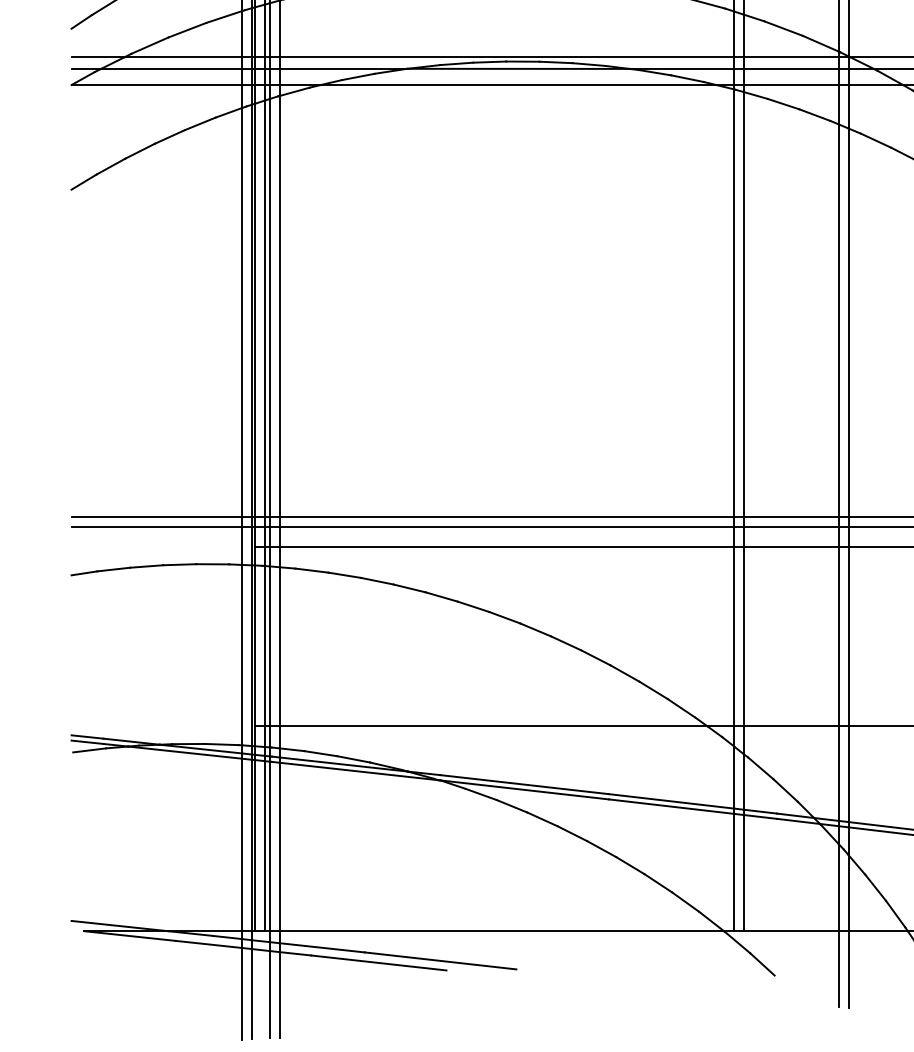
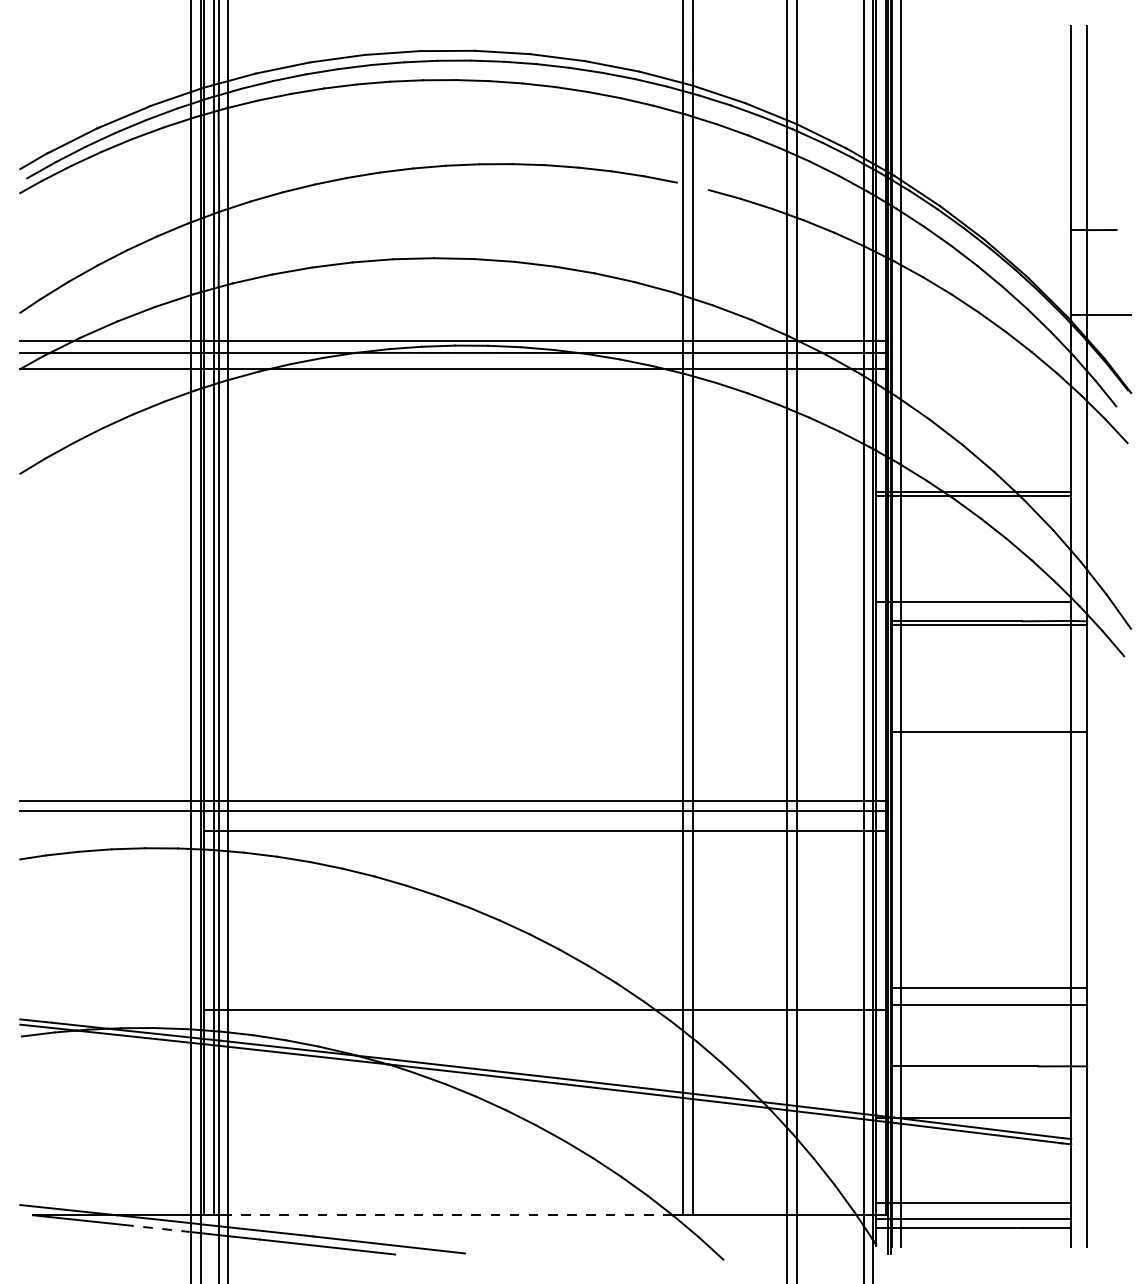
line: (501, 931) -> (450, 1215), solid -> dashed
line: (208, 944) -> (157, 1228), solid -> dashed

